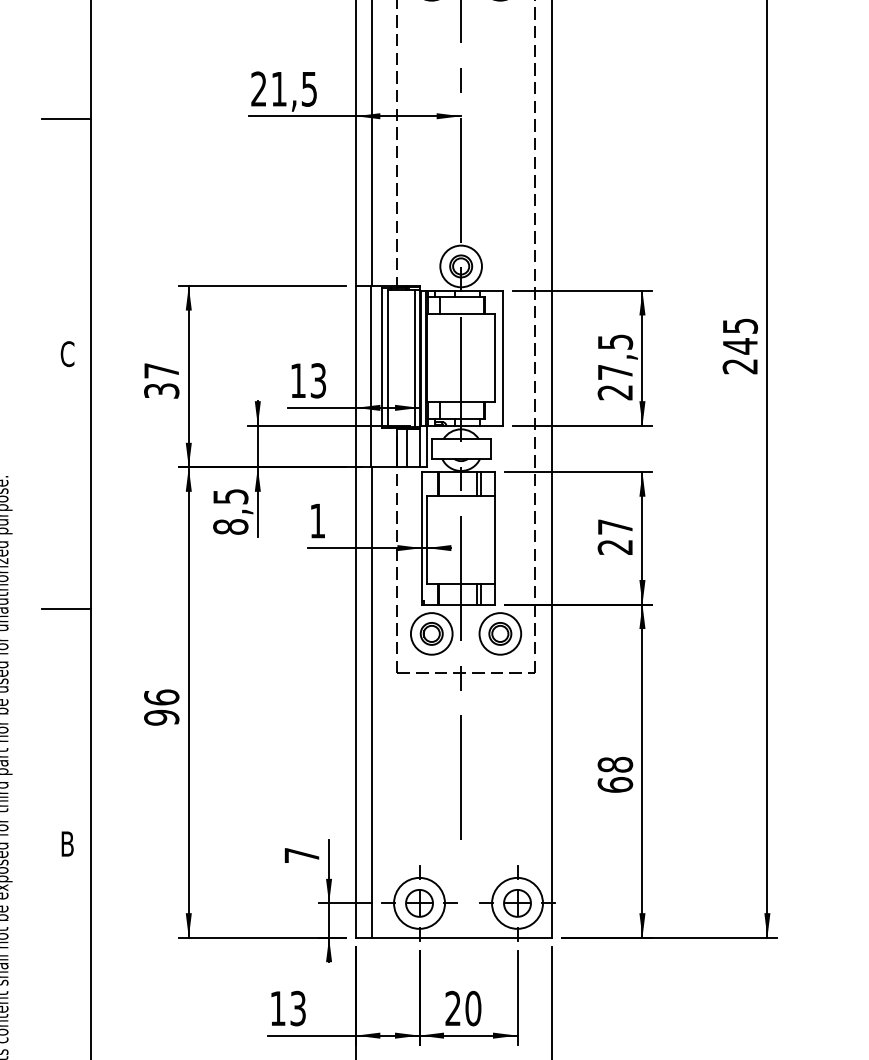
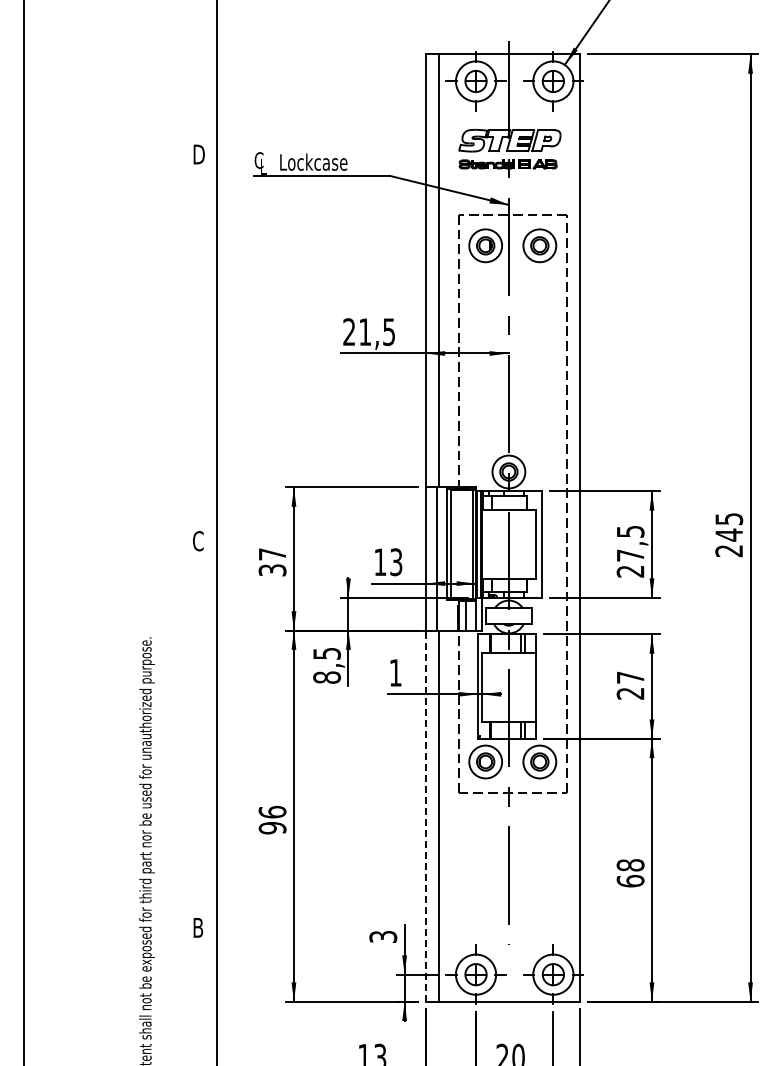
line: (66, 118) -> (197, 355), removed
line: (66, 609) -> (197, 742), removed
line: (355, 702) -> (425, 816), solid -> dashed
text: (302, 854) -> (383, 936), 7 -> 3

